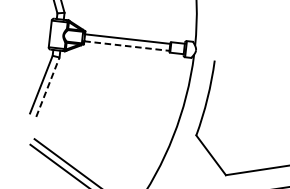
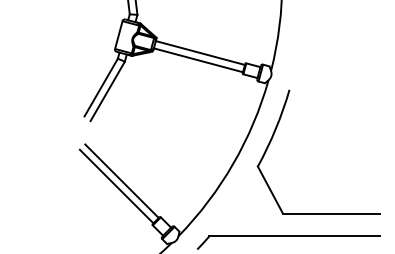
line: (127, 46) -> (198, 60), dashed -> solid
line: (48, 86) -> (108, 90), dashed -> solid

